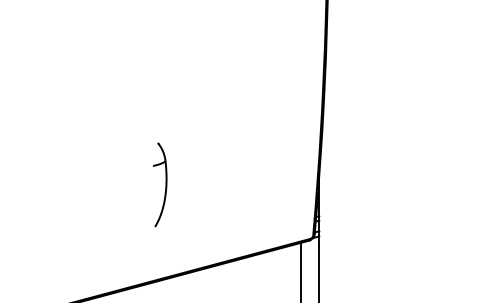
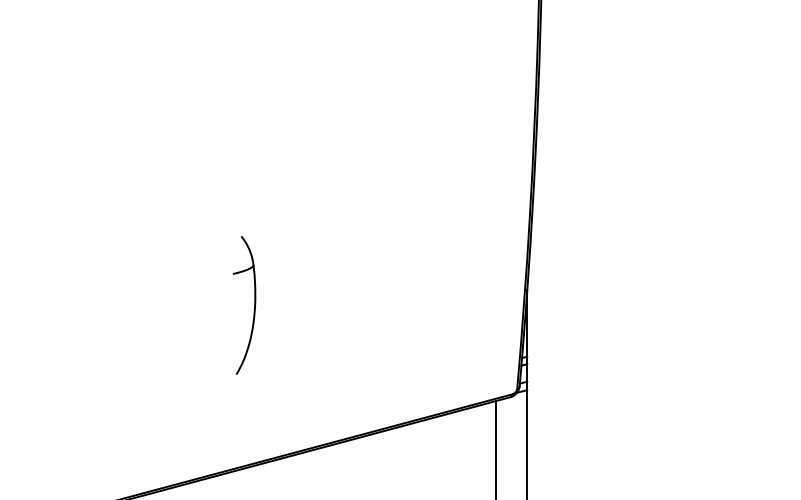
part: (160, 184) -> (245, 304), moved

